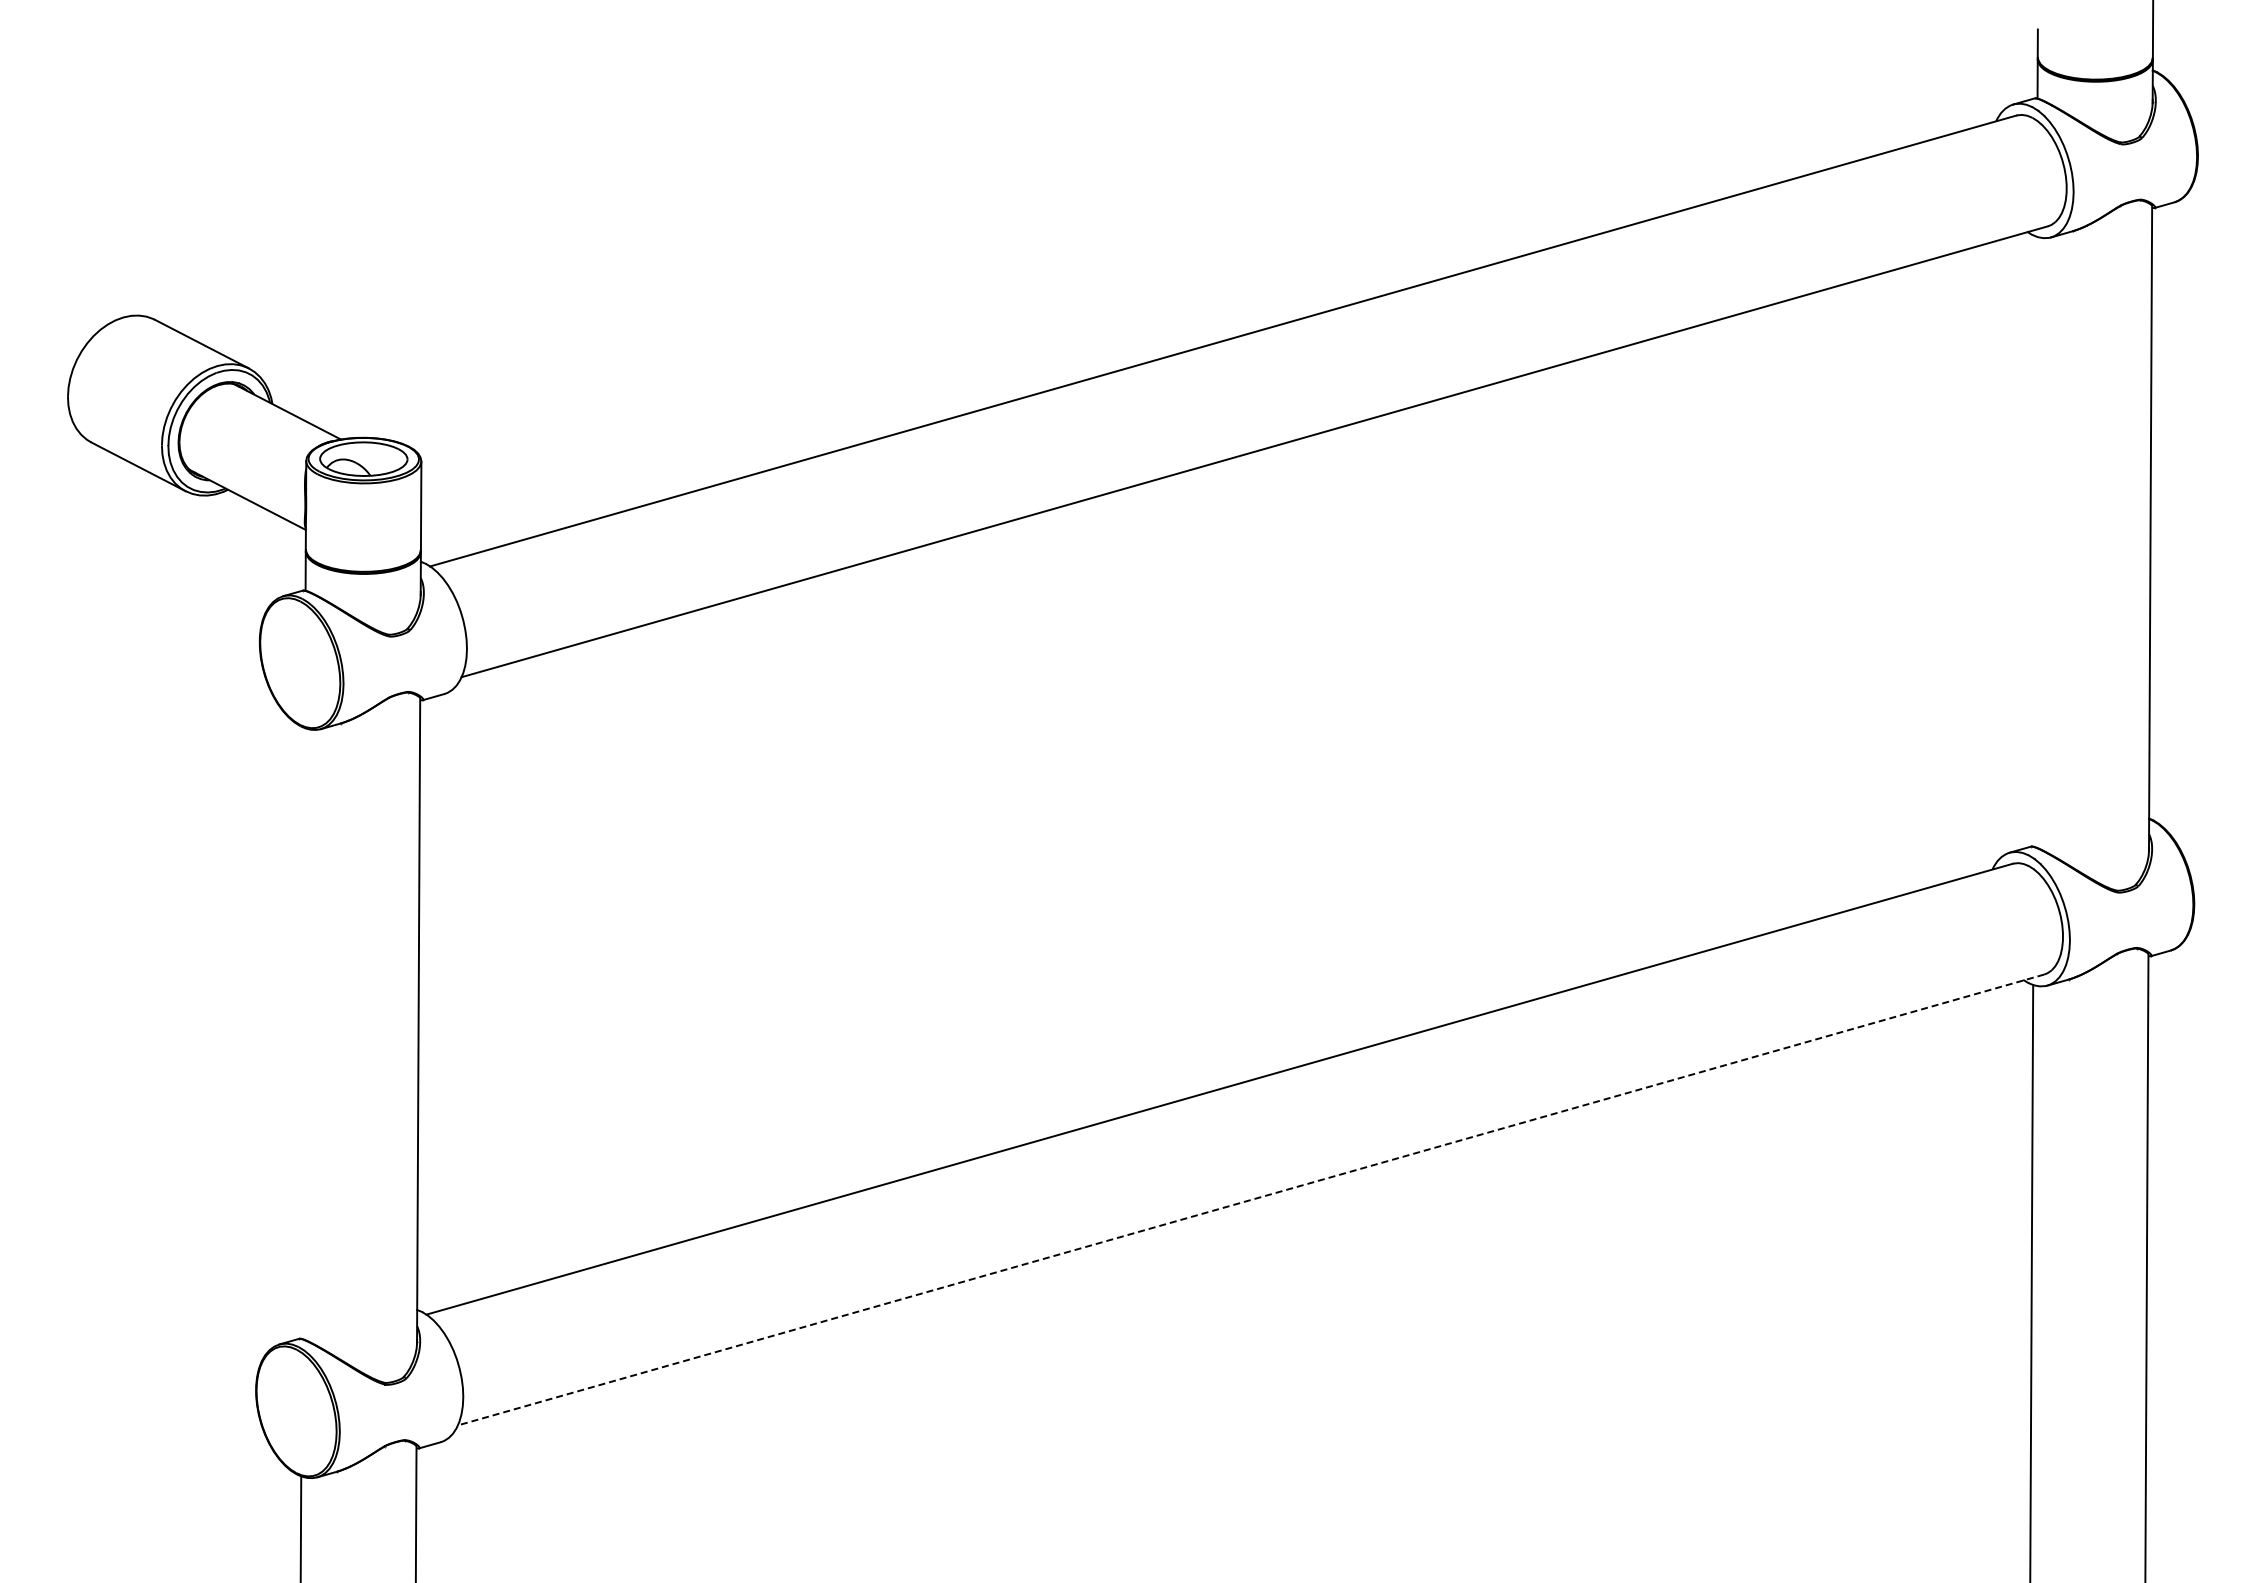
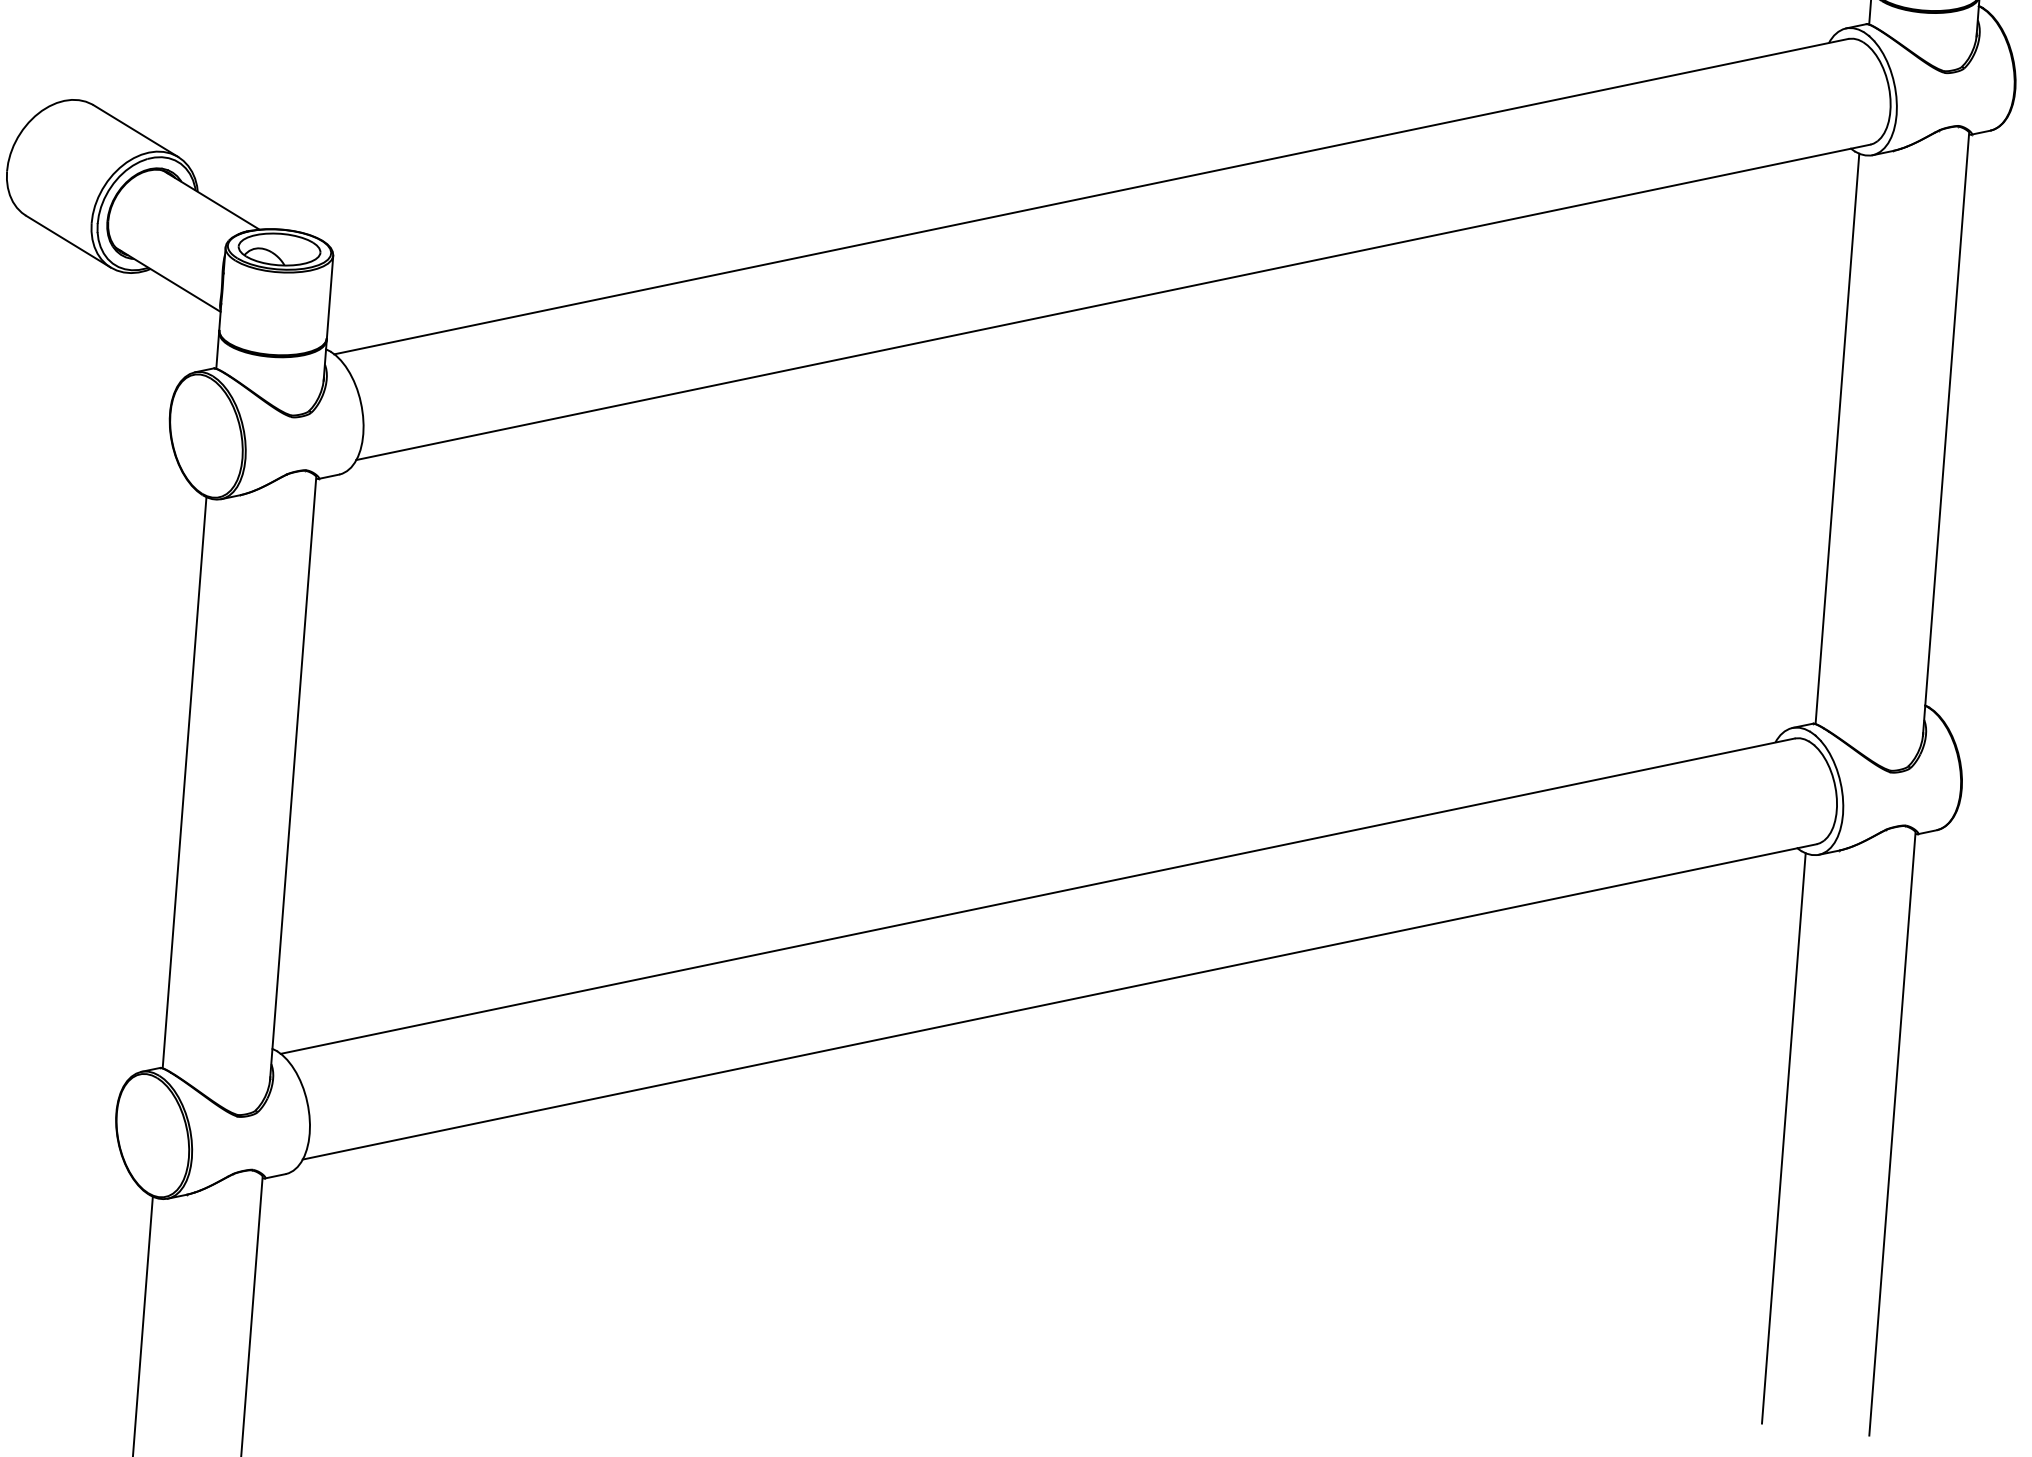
line: (2034, 541) -> (1836, 438), added
line: (302, 1033) -> (183, 782), added
line: (1251, 1199) -> (1060, 1001), dashed -> solid

